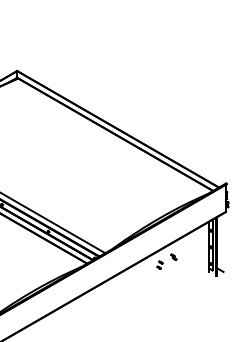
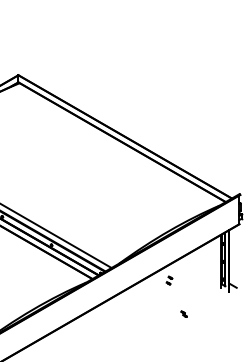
part: (173, 256) -> (183, 313), moved

